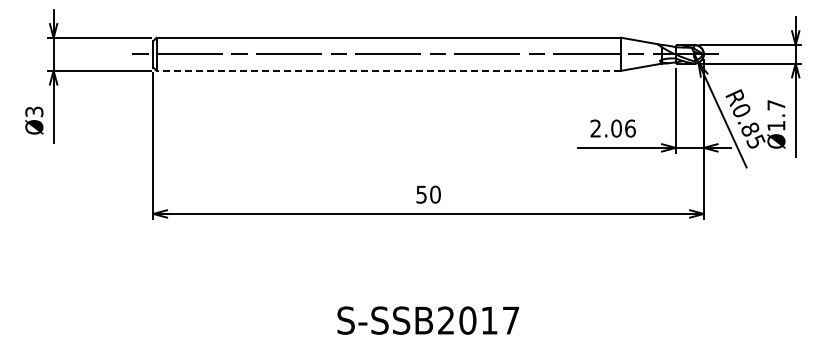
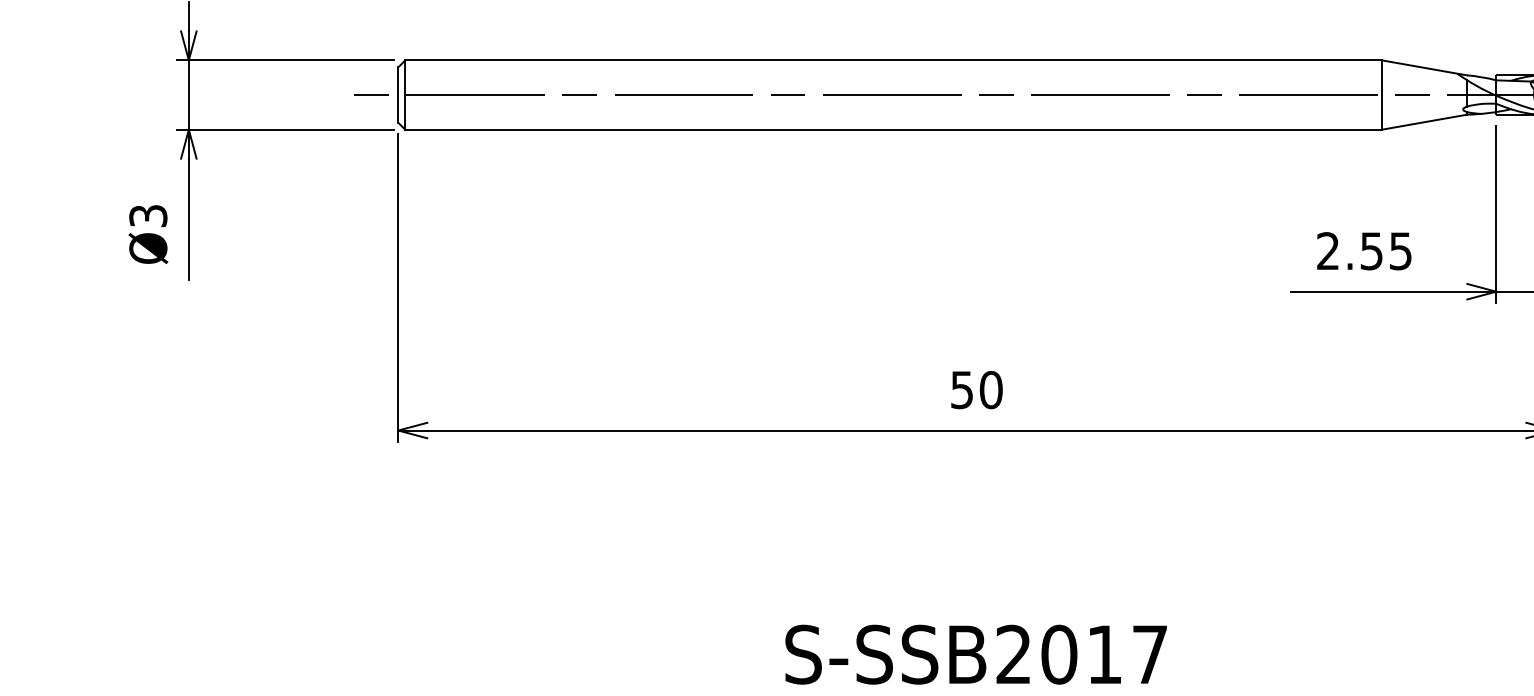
line: (388, 70) -> (892, 129), dashed -> solid
text: (623, 128) -> (1386, 250), 2.06 -> 2.55

